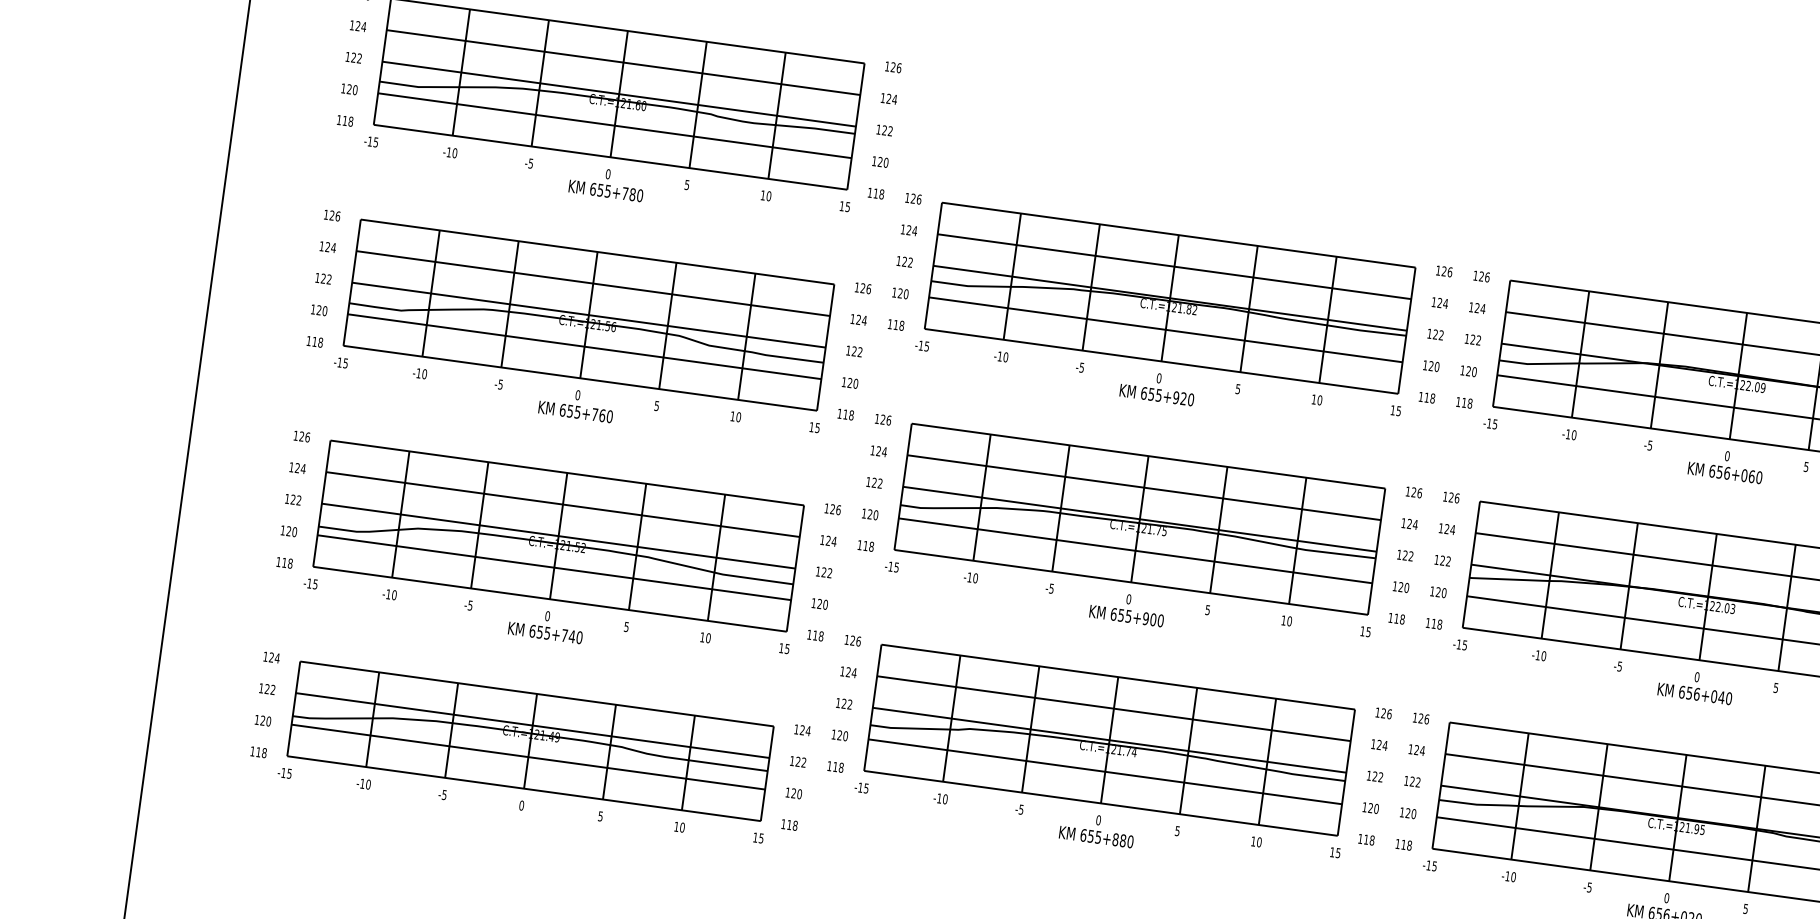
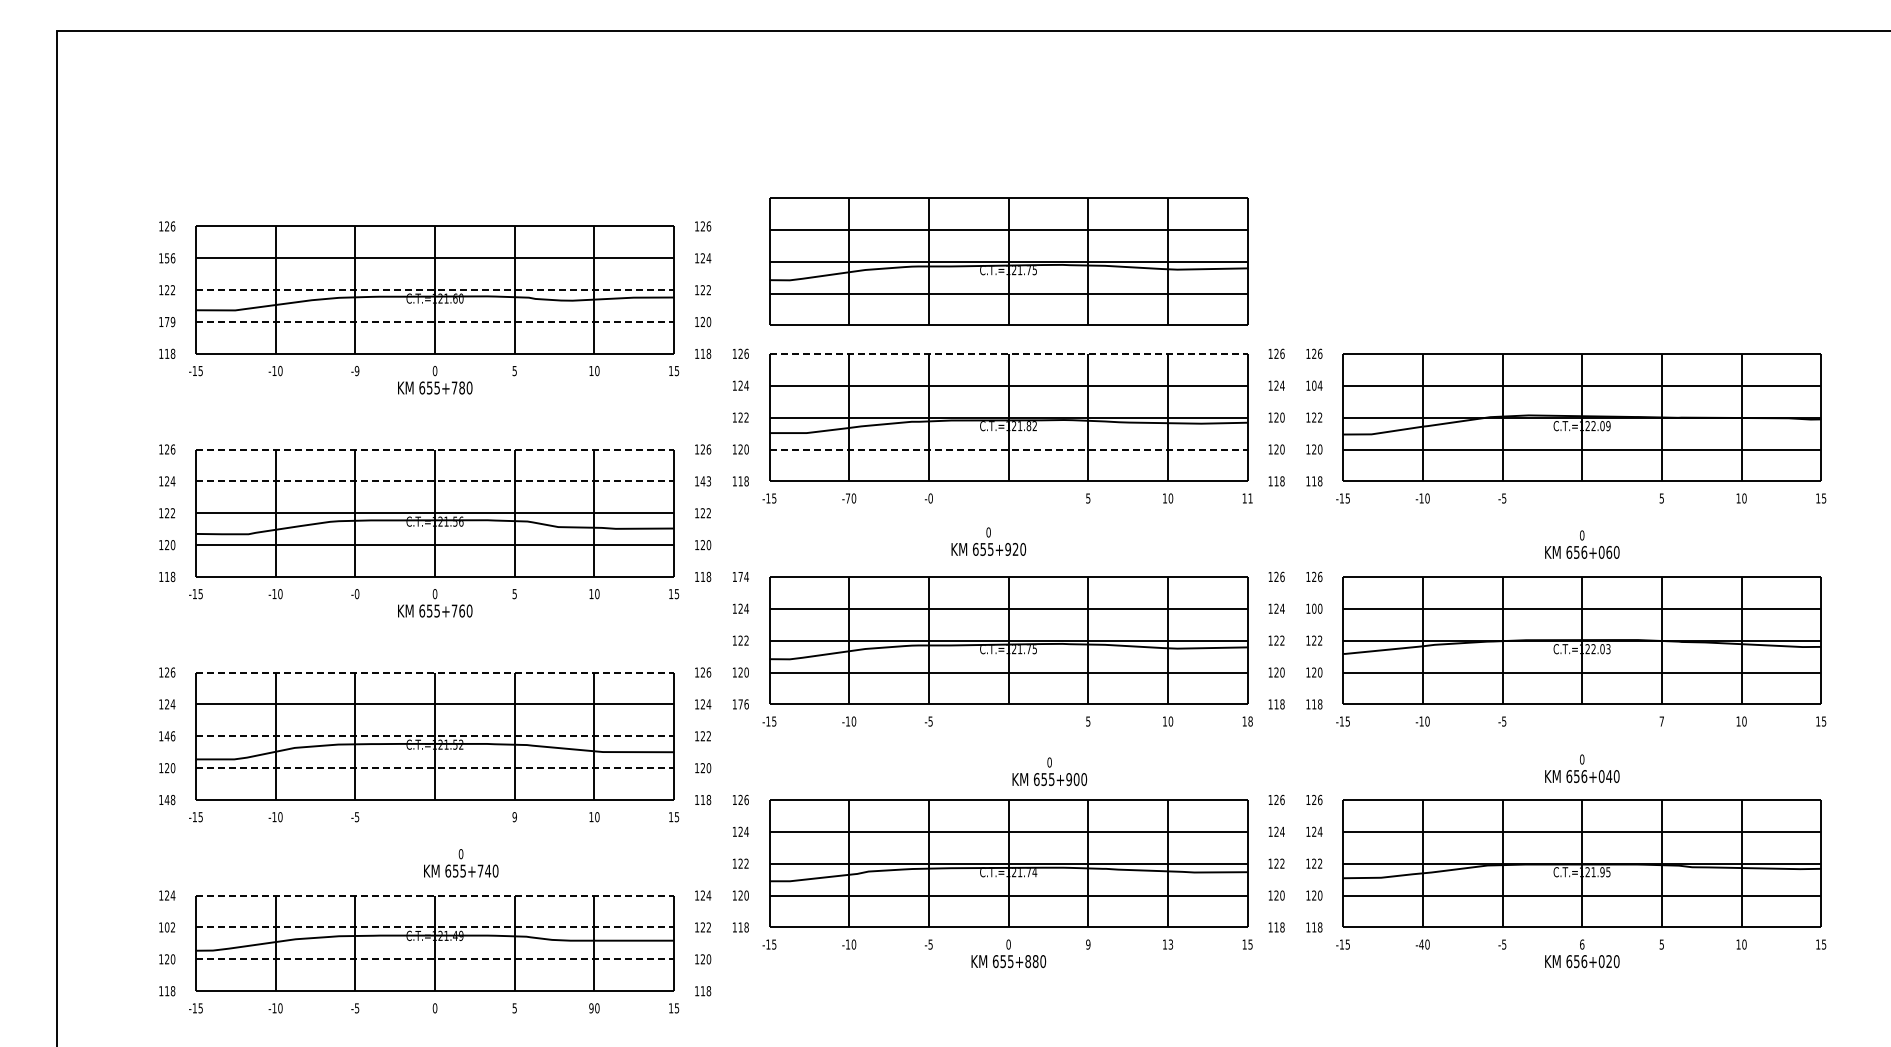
text: (361, 26) -> (170, 258), 124 -> 156
text: (352, 90) -> (170, 322), 120 -> 179
line: (619, 94) -> (435, 290), solid -> dashed
line: (615, 126) -> (435, 322), solid -> dashed
part: (1191, 143) -> (1008, 261), added
text: (530, 163) -> (356, 370), -5 -> -9
line: (1178, 234) -> (1008, 353), solid -> dashed
line: (597, 252) -> (435, 449), solid -> dashed
line: (593, 283) -> (435, 481), solid -> dashed
text: (1477, 307) -> (1314, 385), 124 -> 104
text: (861, 320) -> (705, 481), 124 -> 143
line: (1165, 329) -> (1008, 449), solid -> dashed
text: (1441, 335) -> (1282, 417), 122 -> 120
text: (1000, 356) -> (848, 498), -10 -> -70
text: (1081, 367) -> (930, 498), -5 -> -0
text: (500, 384) -> (356, 594), -5 -> -0
text: (1157, 387) -> (988, 541), moved
text: (1398, 411) -> (1250, 498), 15 -> 11
text: (885, 419) -> (743, 576), 126 -> 174
text: (1726, 465) -> (1582, 544), moved
line: (567, 472) -> (435, 672), solid -> dashed
text: (295, 500) -> (169, 736), 122 -> 146
text: (1450, 529) -> (1317, 608), 124 -> 100
line: (559, 536) -> (435, 736), solid -> dashed
text: (868, 546) -> (743, 704), 118 -> 176
text: (283, 562) -> (166, 799), 118 -> 148
line: (554, 568) -> (435, 768), solid -> dashed
text: (1127, 608) -> (1049, 771), moved
text: (546, 625) -> (461, 863), moved
text: (626, 626) -> (514, 816), 5 -> 9
text: (1368, 632) -> (1250, 721), 15 -> 18
text: (1696, 686) -> (1582, 768), moved
text: (1775, 687) -> (1661, 721), 5 -> 7
text: (266, 689) -> (166, 927), 122 -> 102
line: (537, 693) -> (435, 895), solid -> dashed
line: (533, 725) -> (435, 927), solid -> dashed
line: (528, 757) -> (435, 959), solid -> dashed
text: (676, 827) -> (591, 1008), 10 -> 90
text: (1177, 831) -> (1088, 944), 5 -> 9
text: (1258, 842) -> (1170, 944), 10 -> 13
text: (1507, 876) -> (1421, 944), -10 -> -40
text: (1667, 898) -> (1582, 944), 0 -> 6

